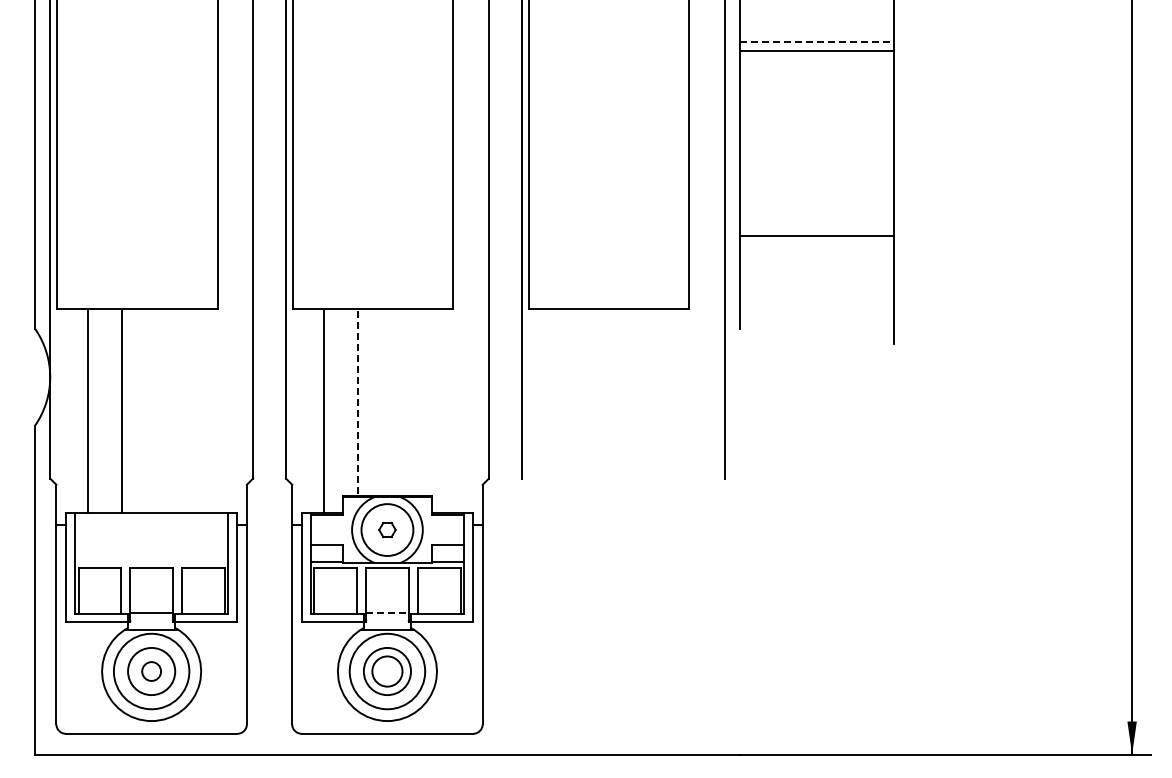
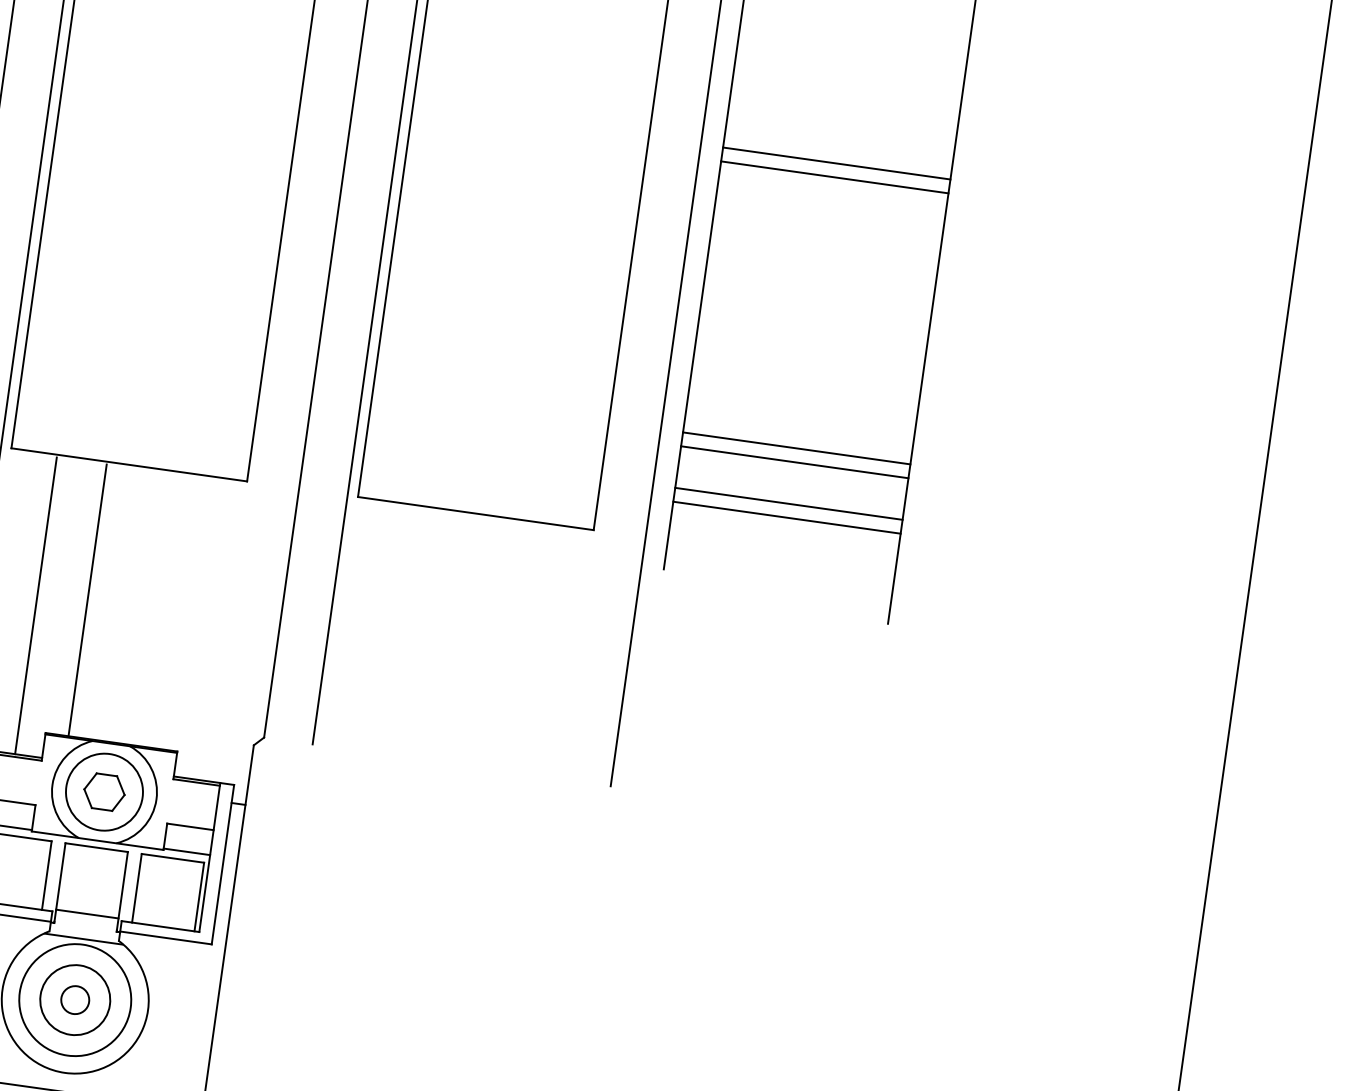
line: (817, 41) -> (837, 162), dashed -> solid
line: (816, 245) -> (793, 462), added
line: (816, 273) -> (788, 503), added
line: (816, 282) -> (786, 516), added
line: (358, 404) -> (87, 601), dashed -> solid
part: (387, 529) -> (104, 791), size x1.67
line: (387, 612) -> (87, 913), dashed -> solid
circle: (387, 671) -> (75, 1000), size x0.62

